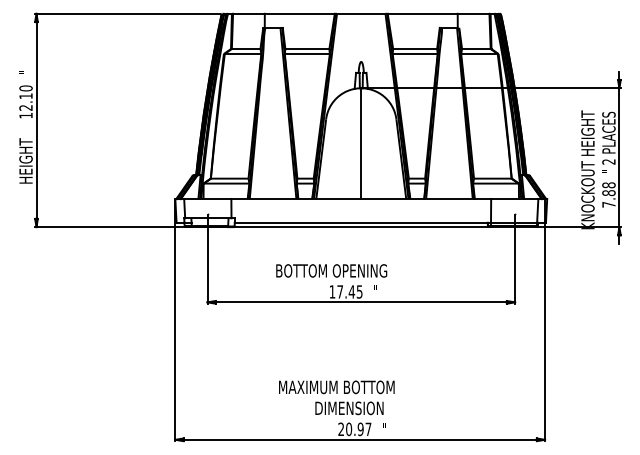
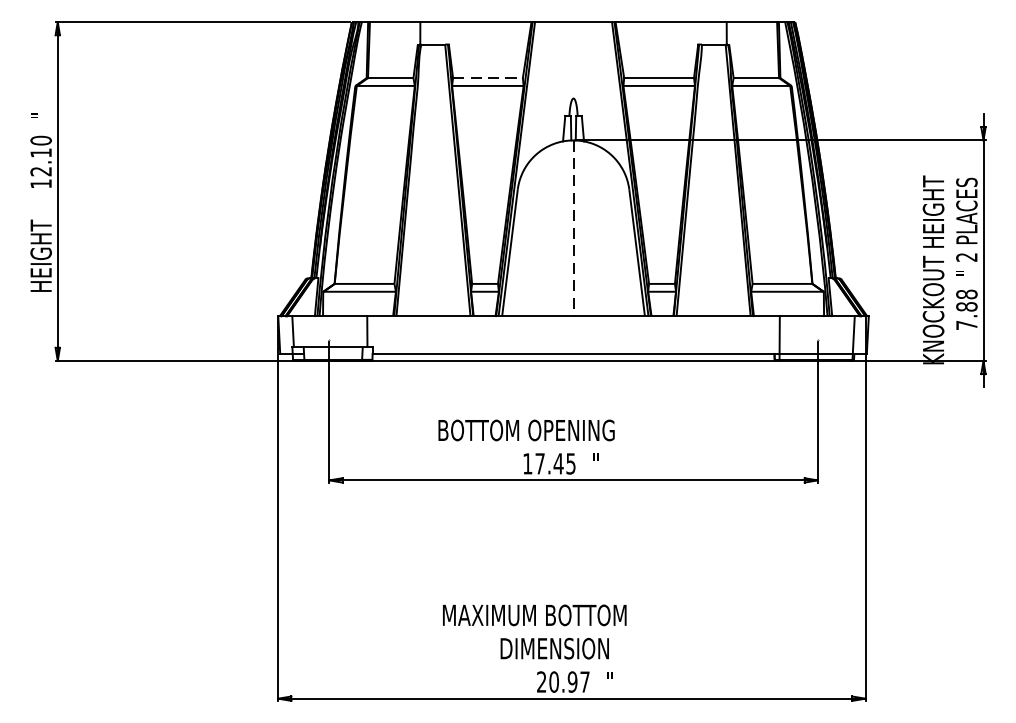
line: (307, 49) -> (488, 78), solid -> dashed
line: (361, 144) -> (573, 229), solid -> dashed

